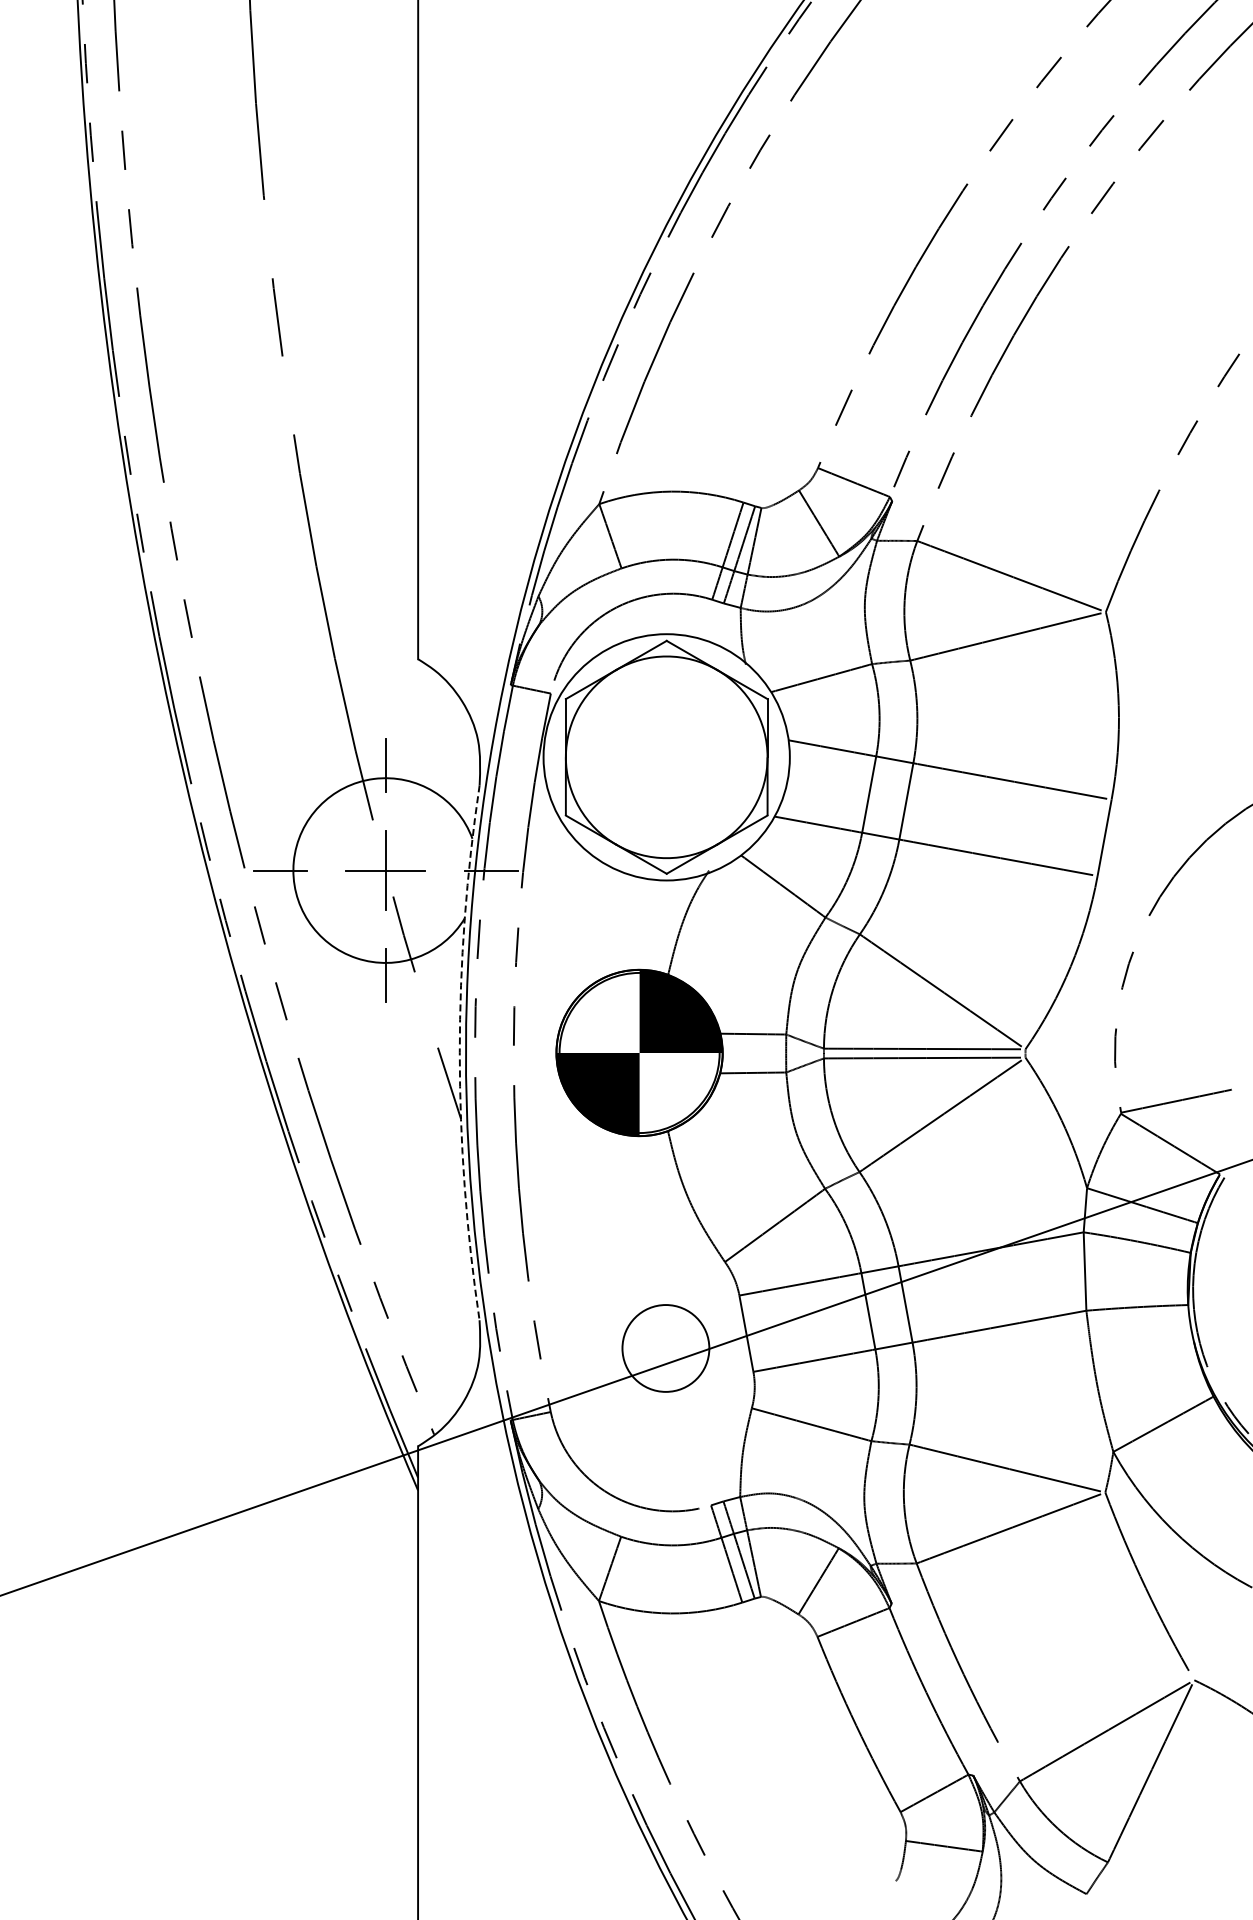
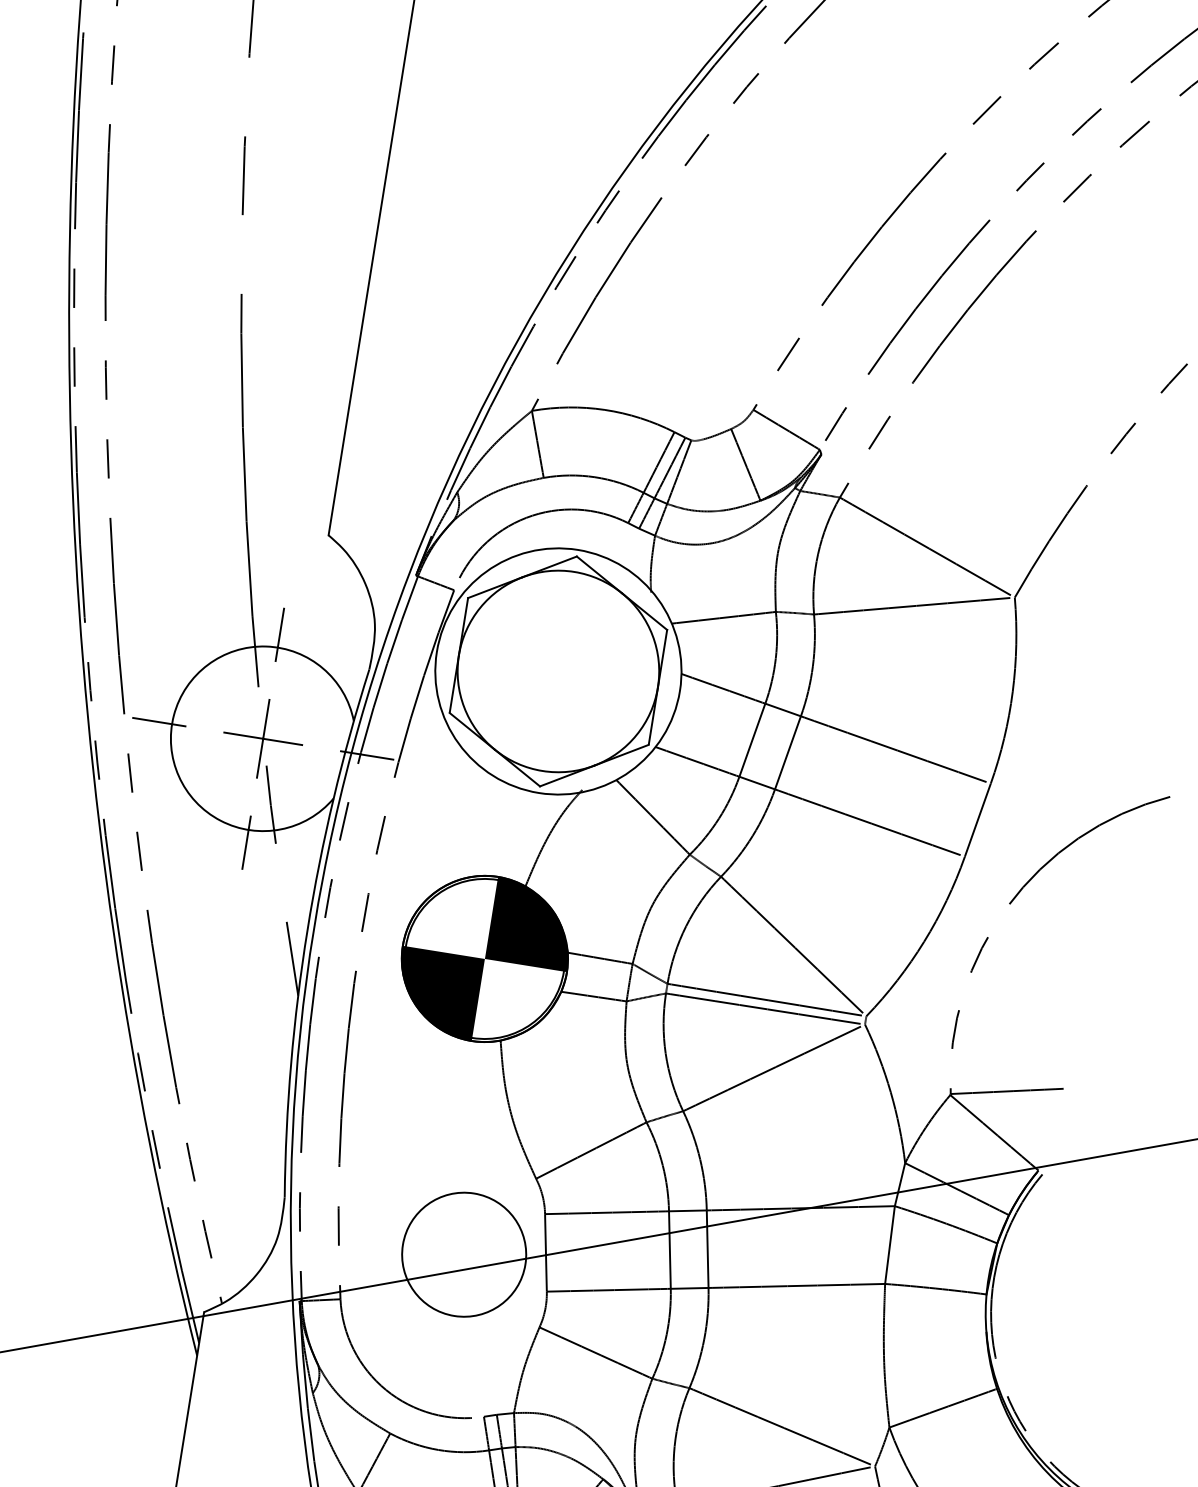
arc: (459, 1052) -> (307, 930), dashed -> solid
circle: (665, 1348) -> (463, 1254), size x1.43

